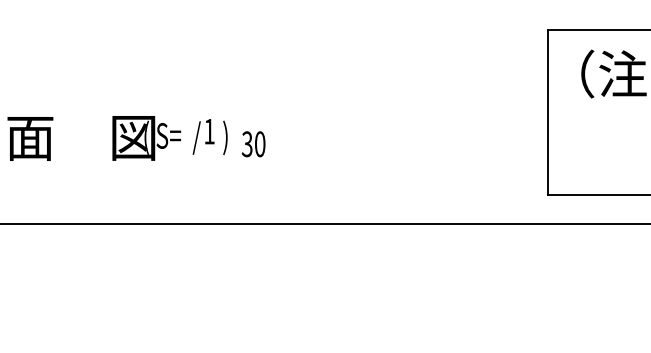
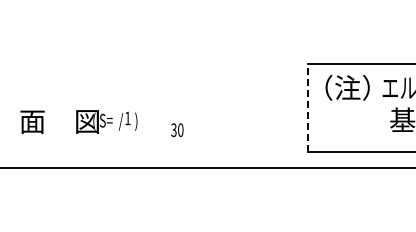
line: (547, 111) -> (307, 107), solid -> dashed
text: (253, 142) -> (177, 129), moved

